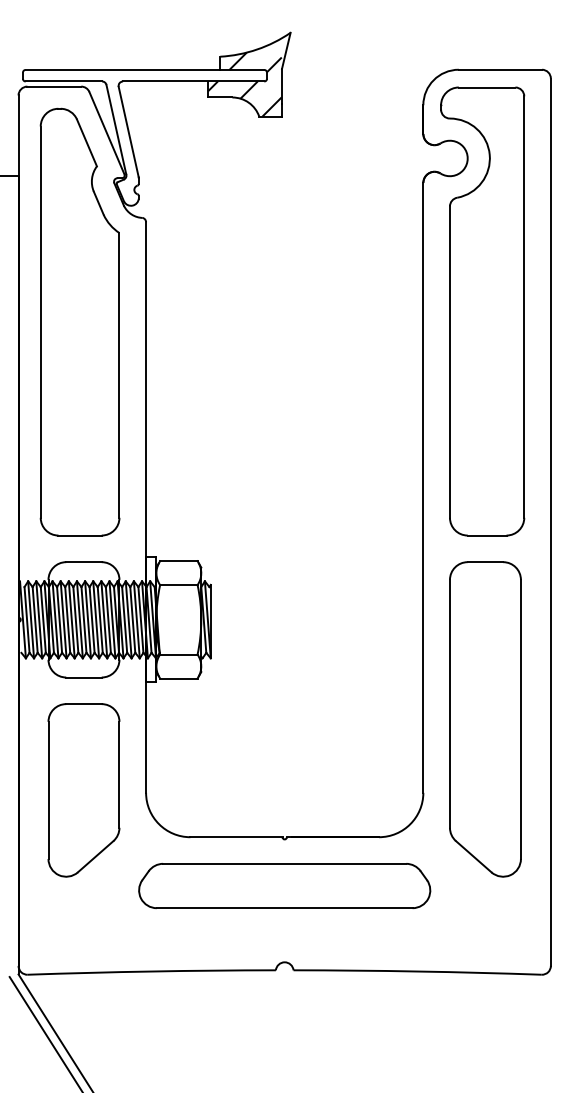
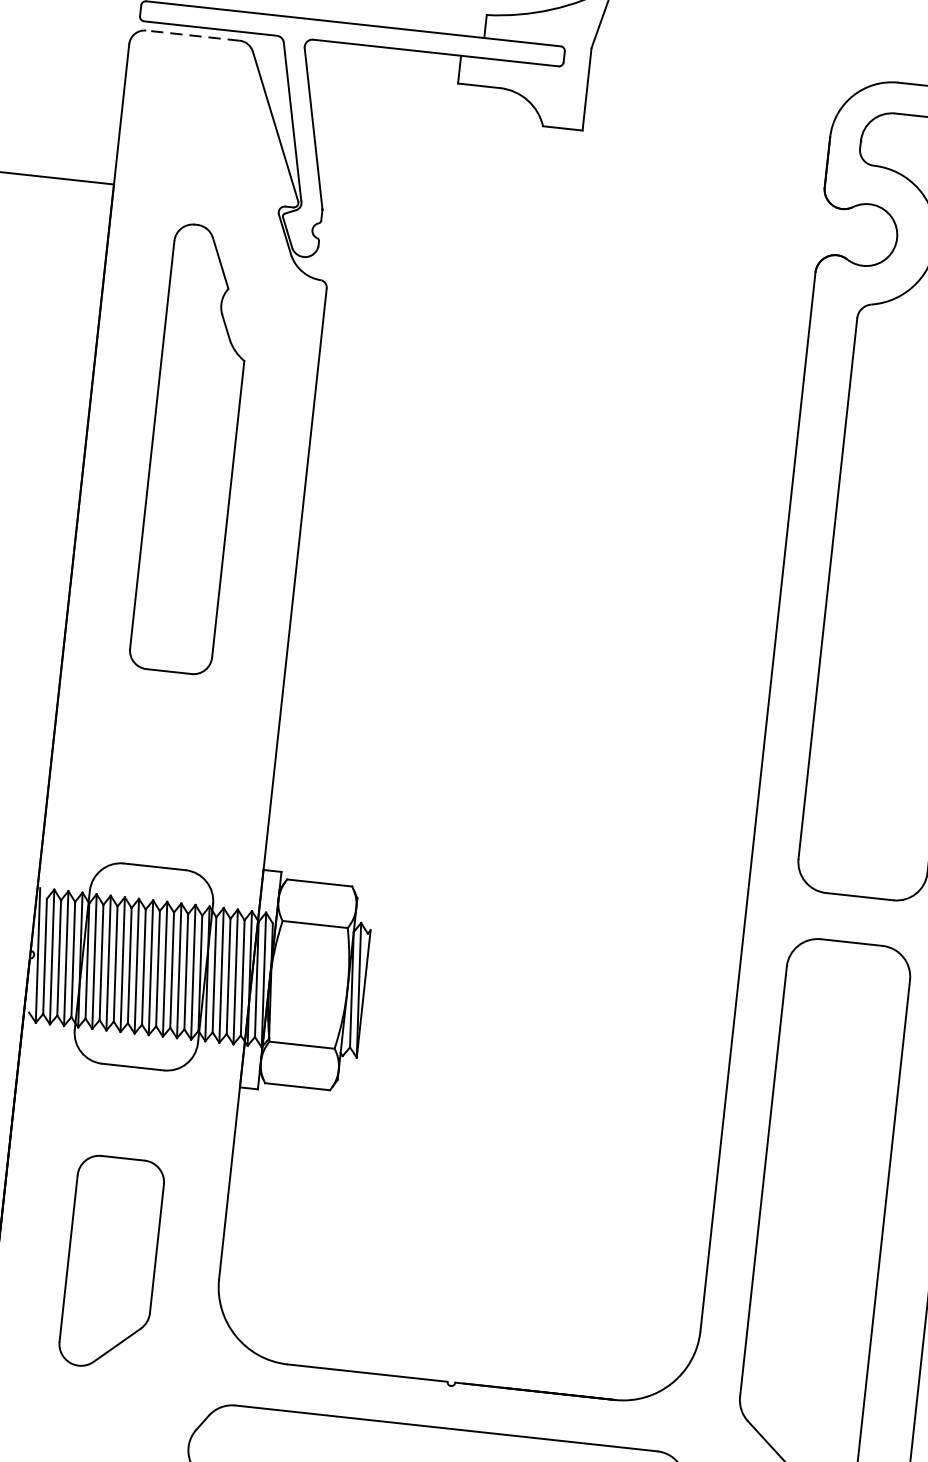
hatch: (244, 84) -> (523, 67), removed
line: (54, 86) -> (193, 35), solid -> dashed
part: (79, 321) -> (192, 448), size x0.6
part: (83, 790) -> (110, 1263), size x0.7

